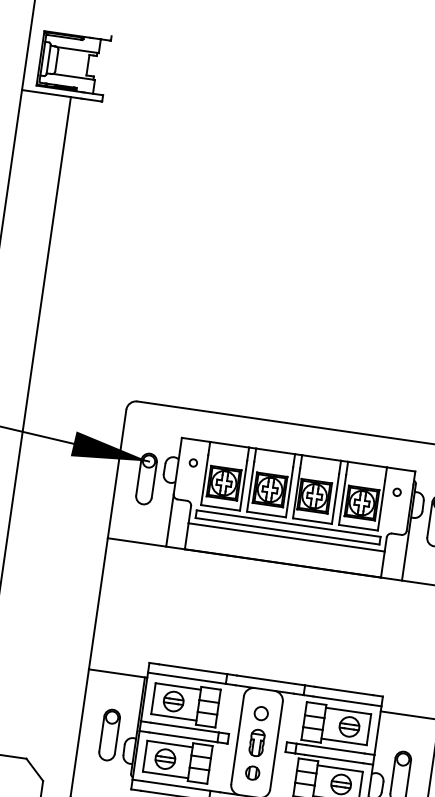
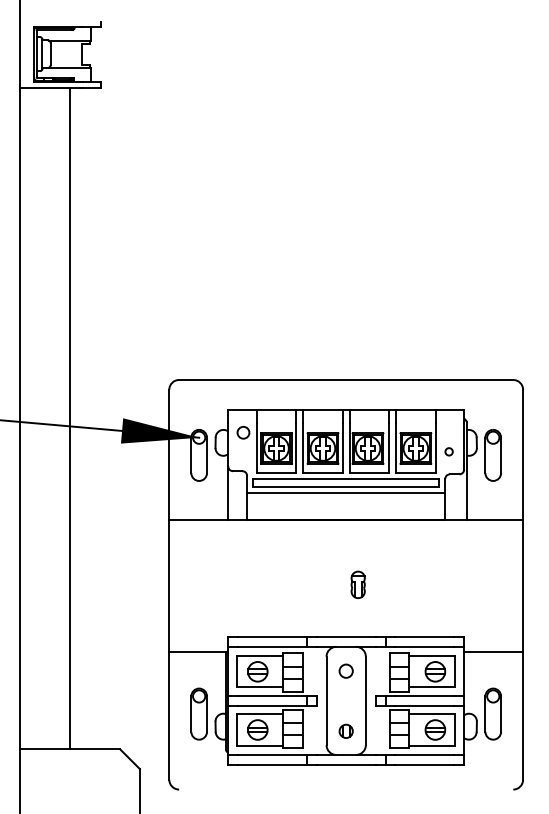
circle: (192, 462) -> (242, 432), size x1.6
circle: (396, 491) -> (448, 451), moved
part: (256, 742) -> (357, 584), moved

